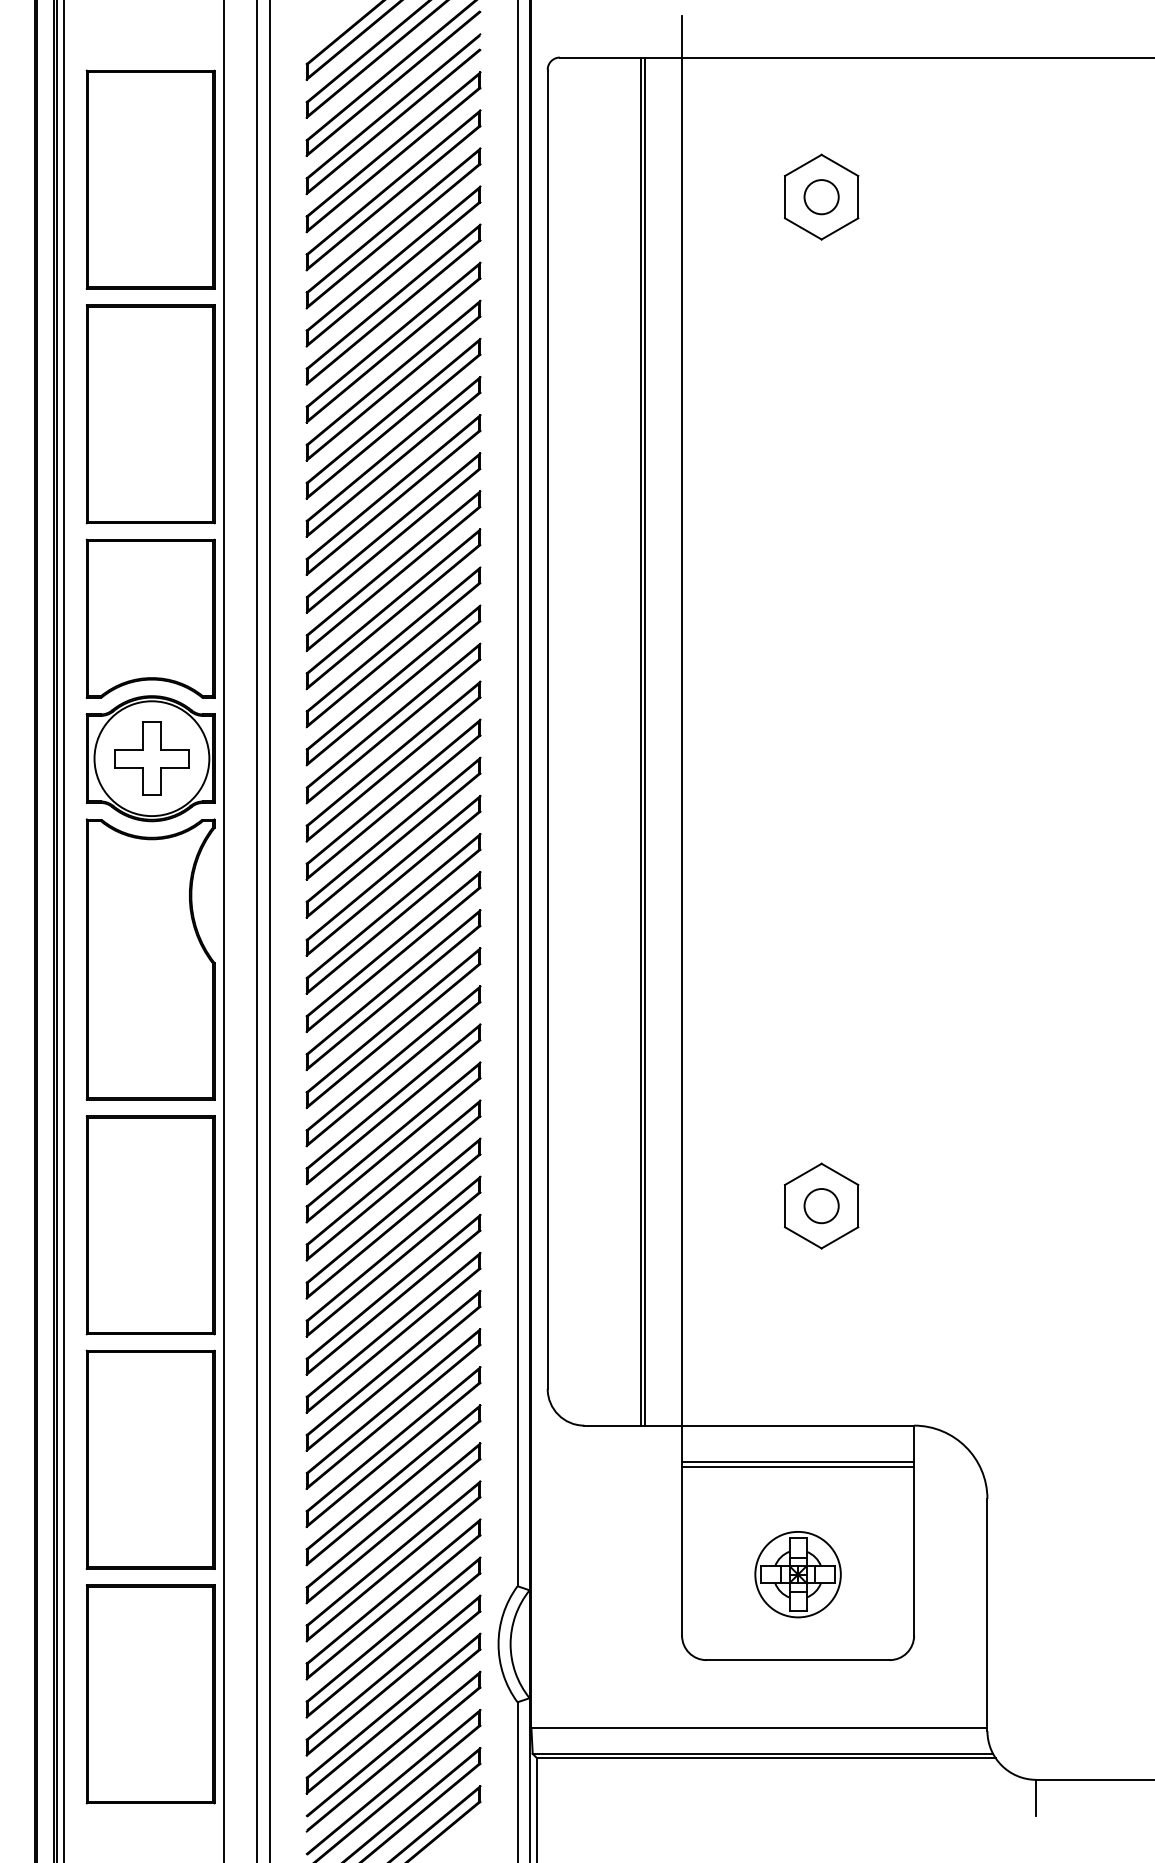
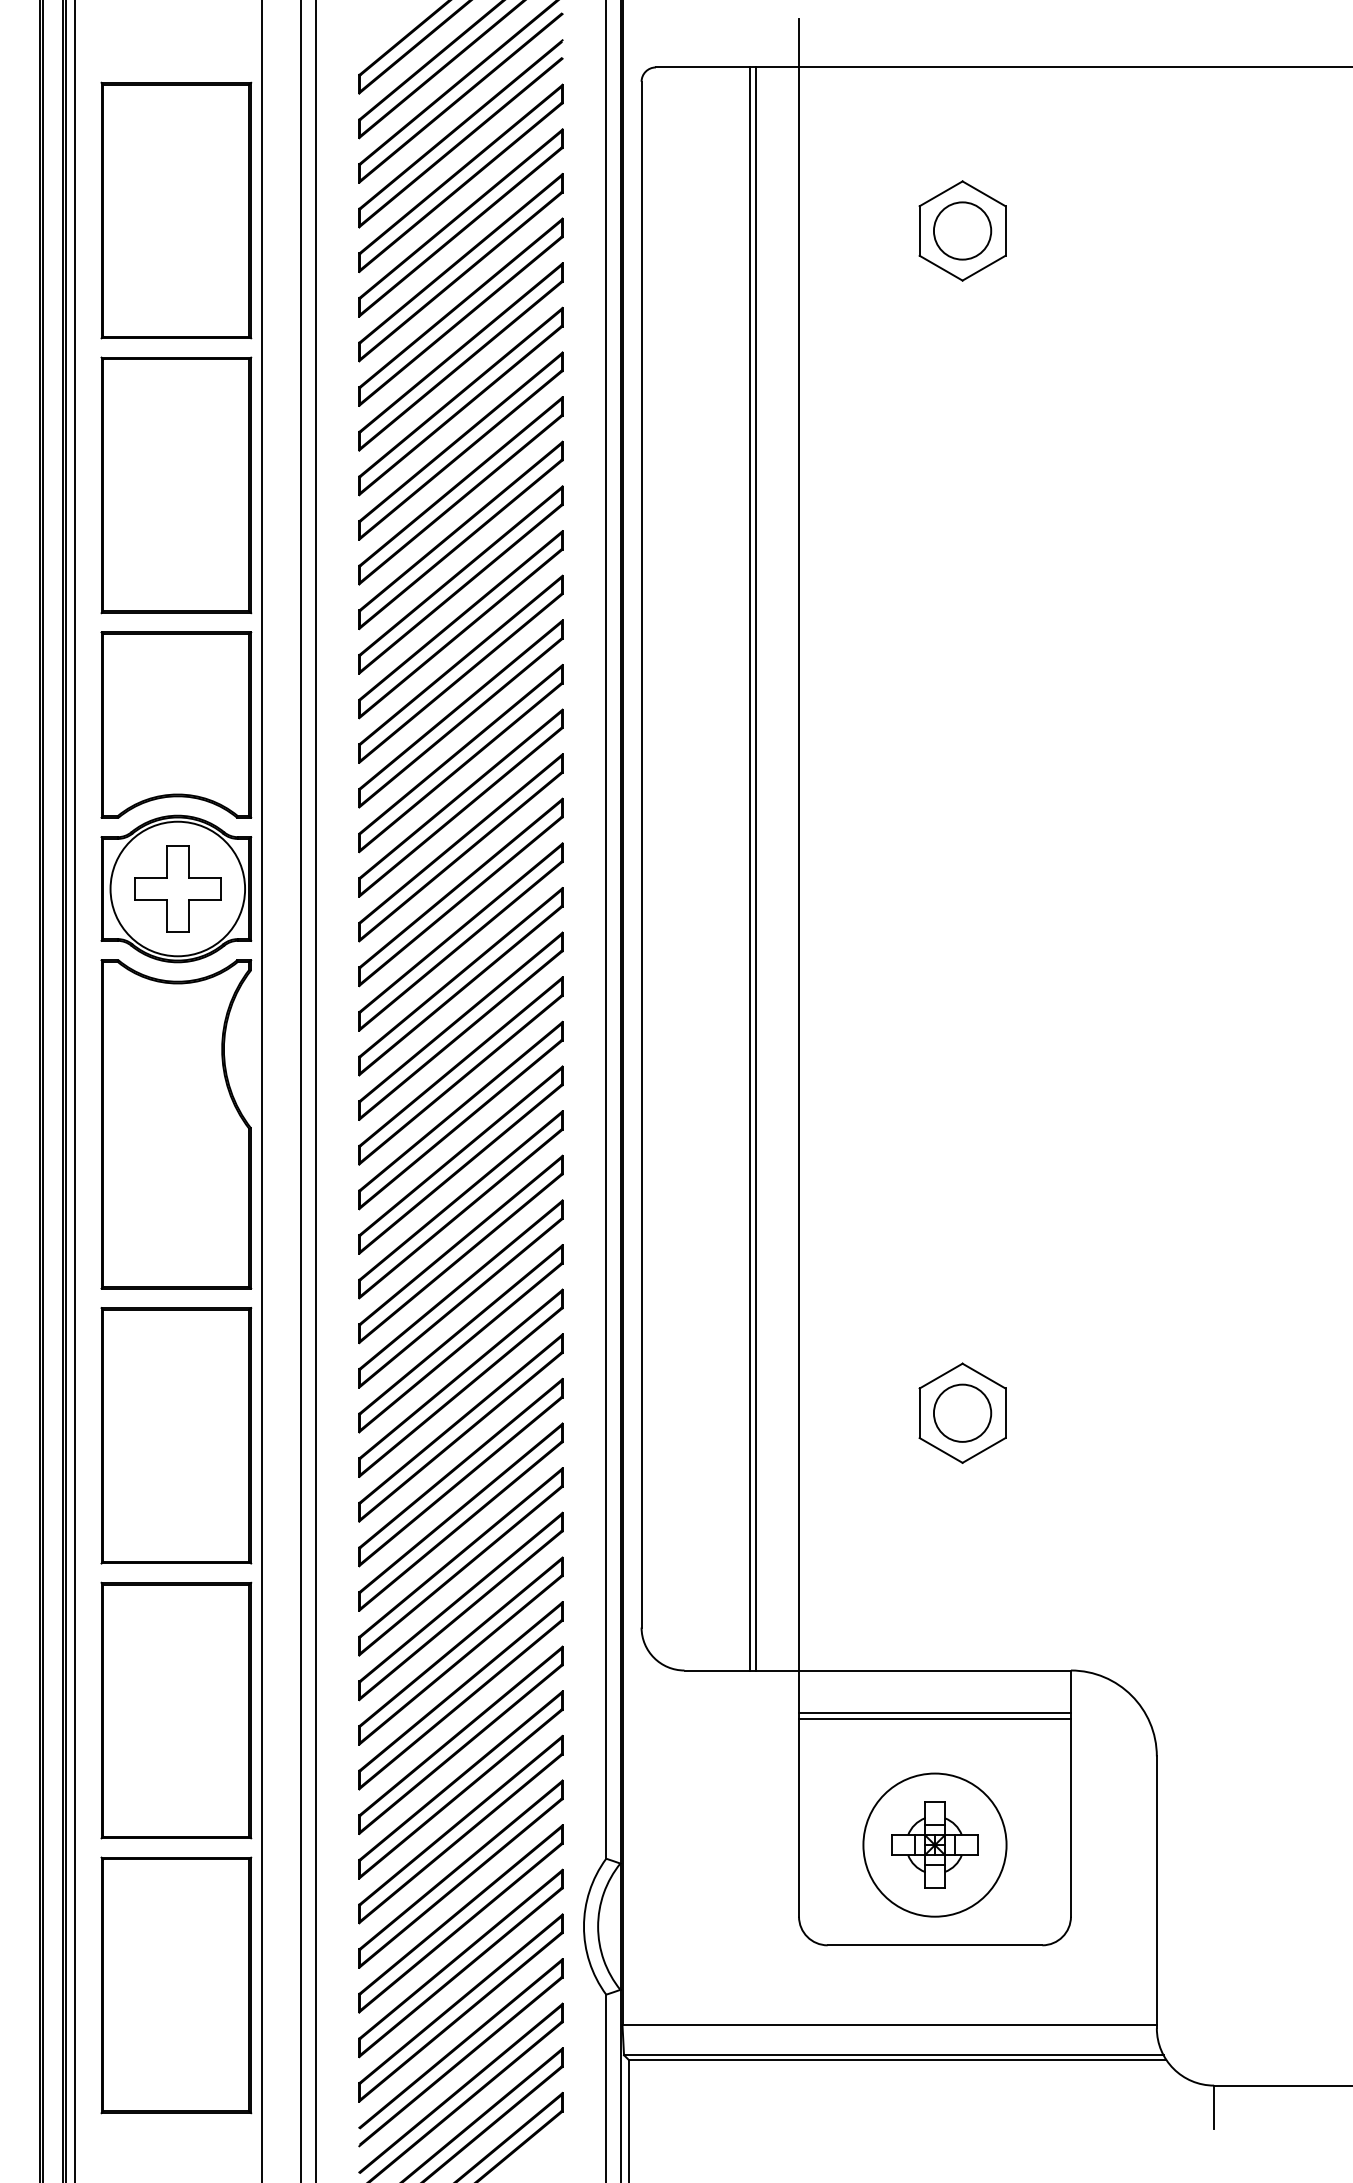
circle: (821, 196) -> (962, 230), size x1.43
circle: (821, 1205) -> (962, 1412), size x1.43
circle: (798, 1574) -> (935, 1844), size x1.43

